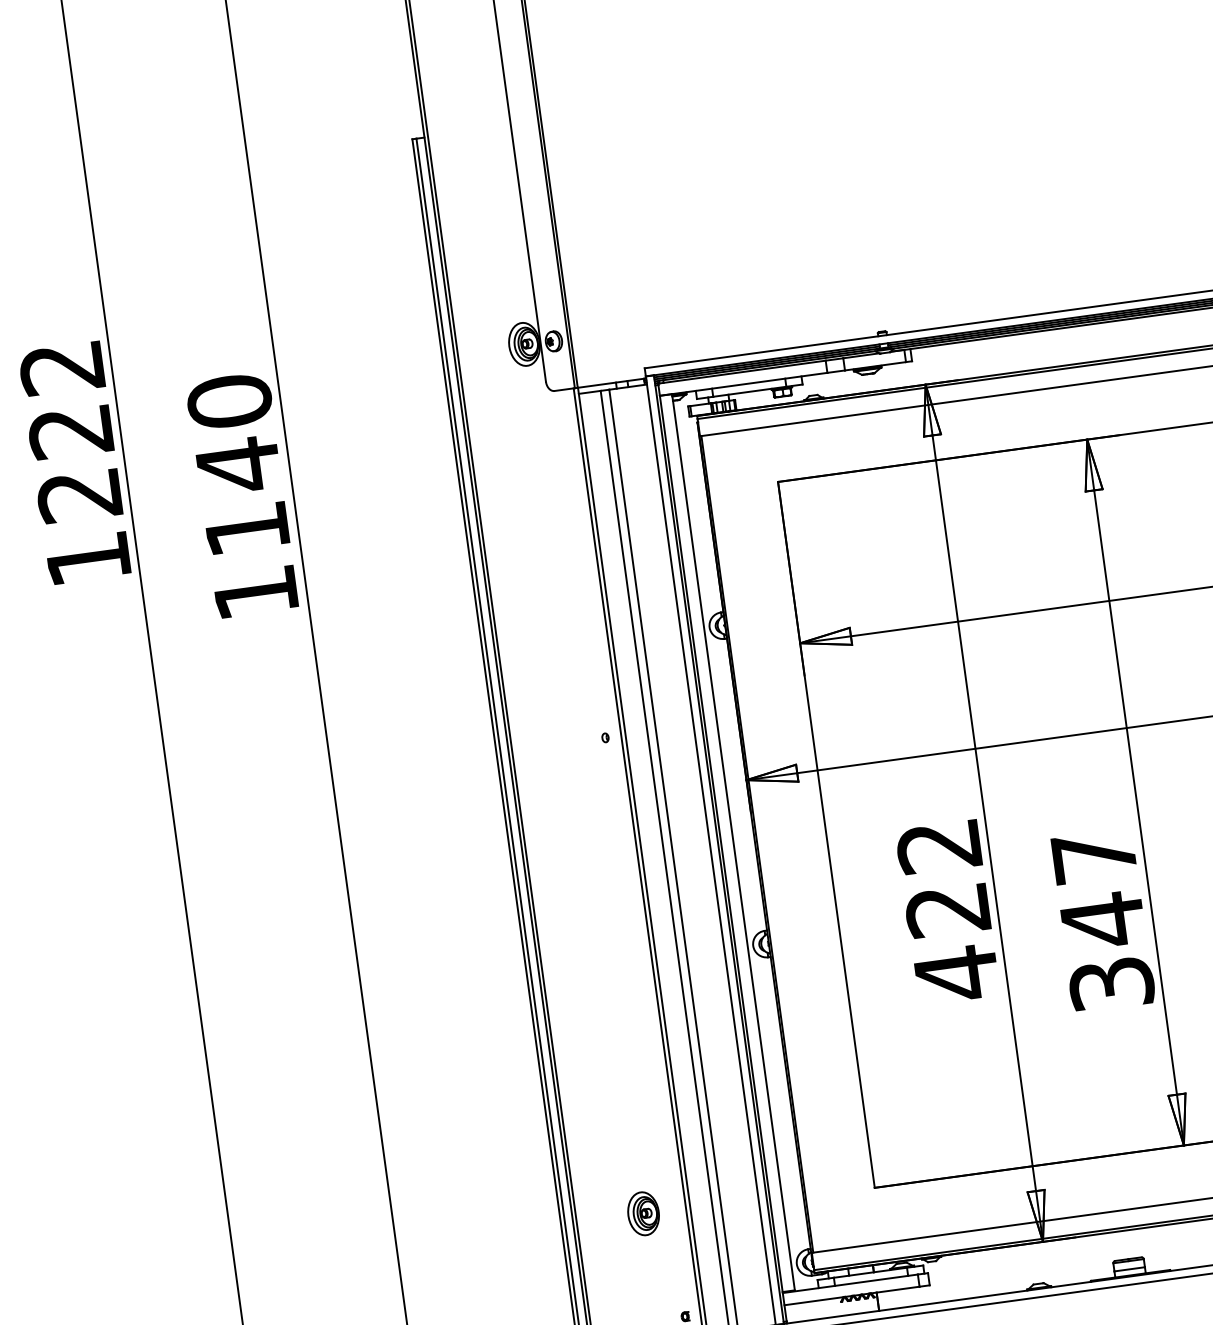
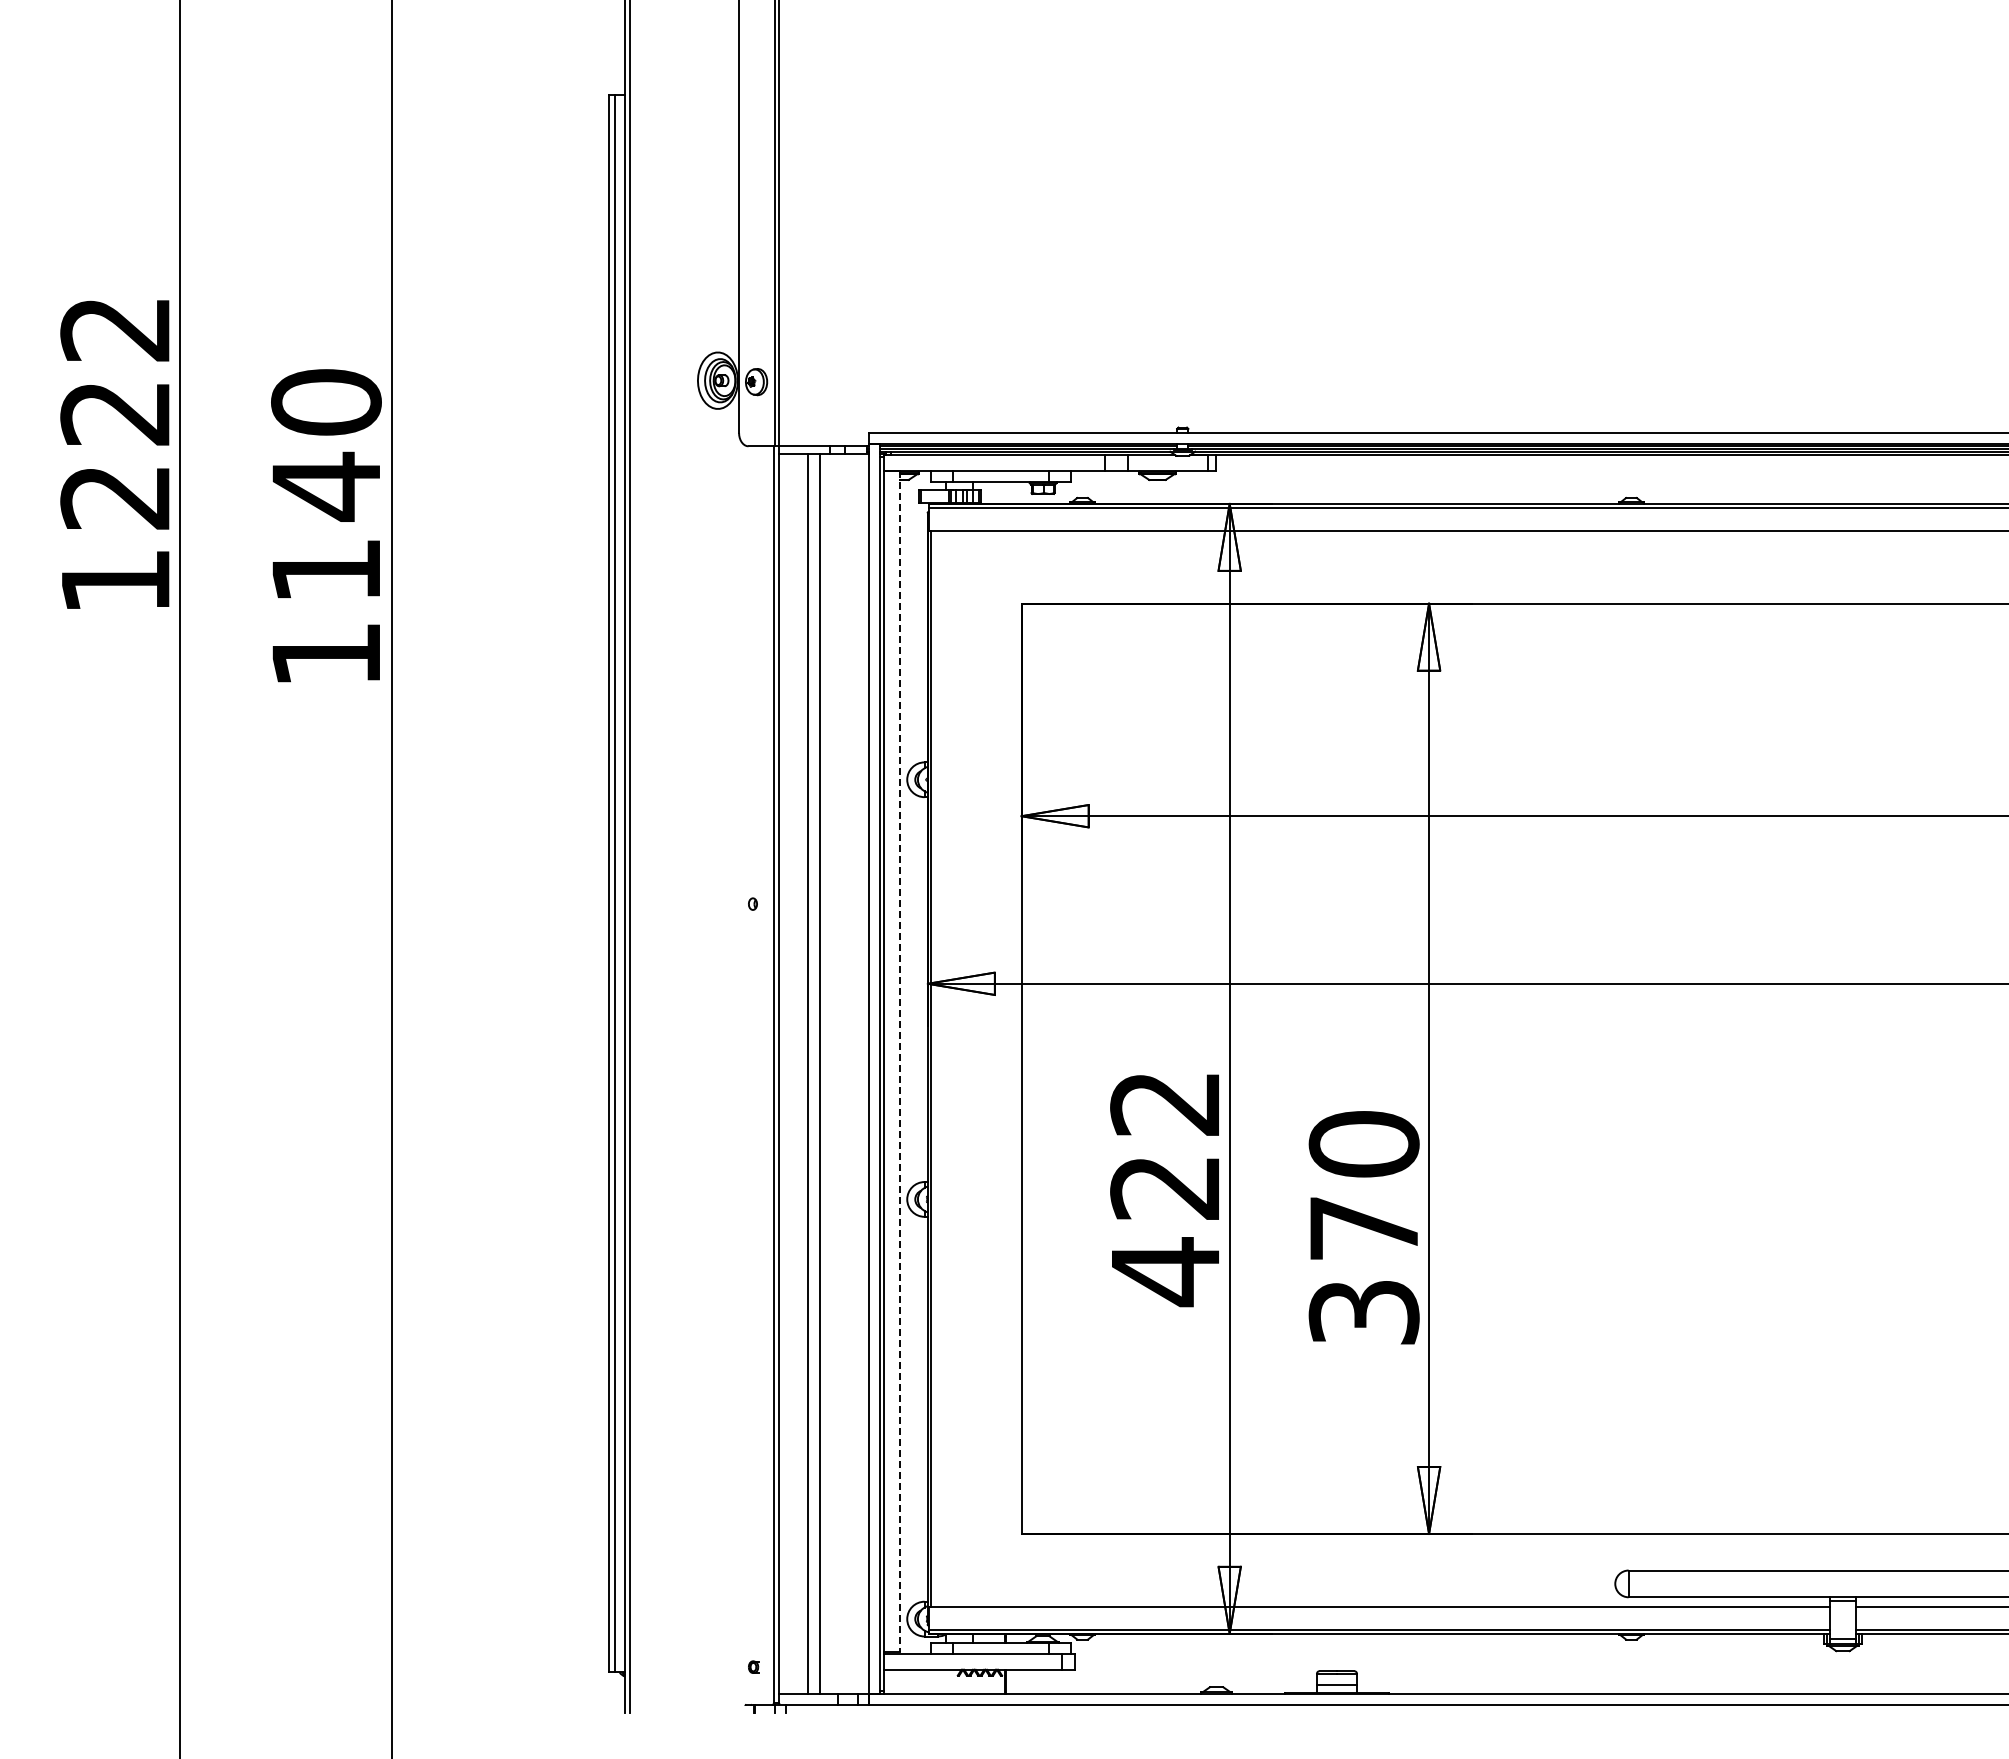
line: (733, 841) -> (900, 1061), solid -> dashed
text: (1098, 889) -> (1363, 1187), 347 -> 370
part: (643, 1213) -> (717, 1526), removed

